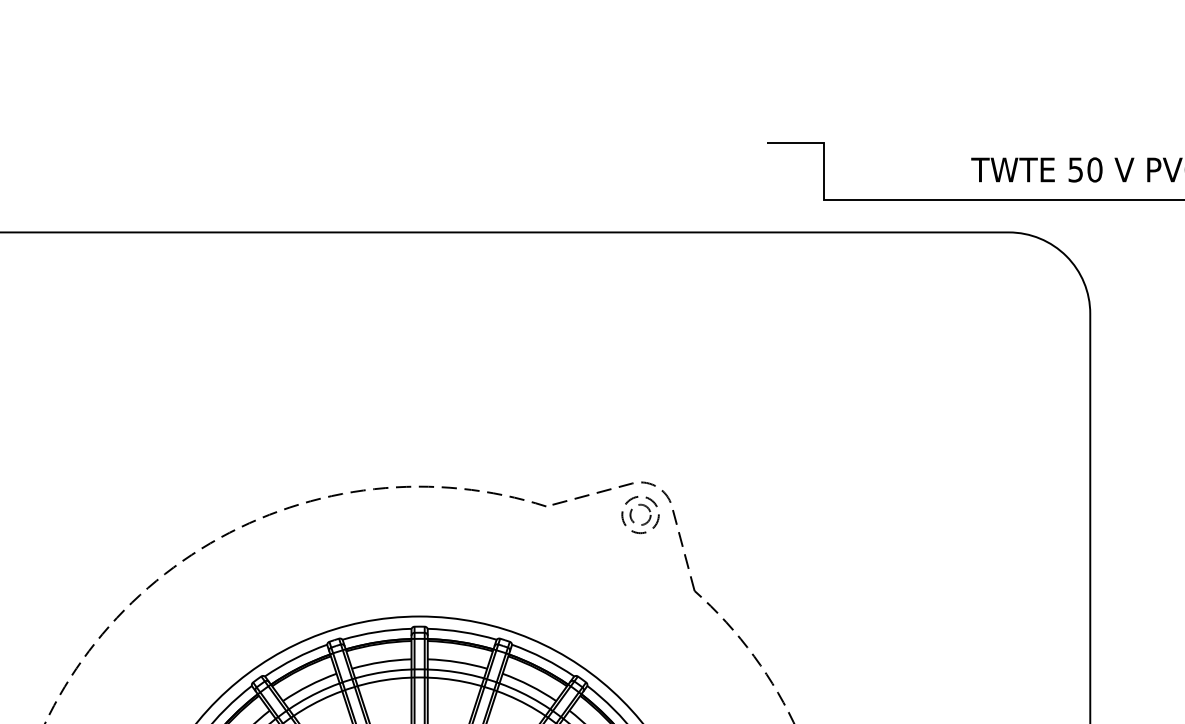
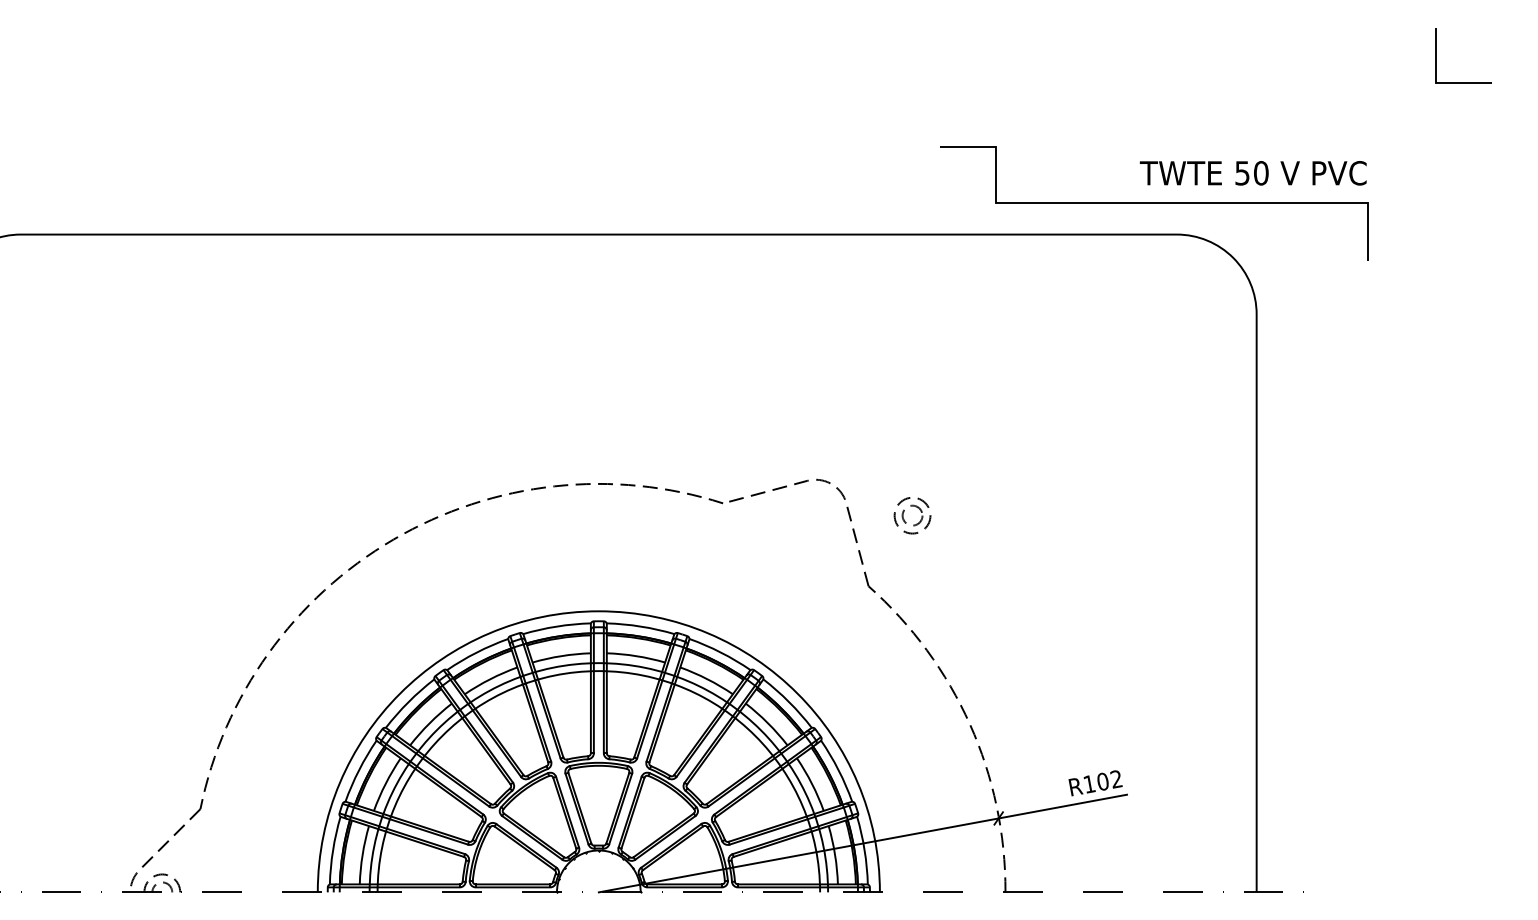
part: (643, 506) -> (915, 507), moved

